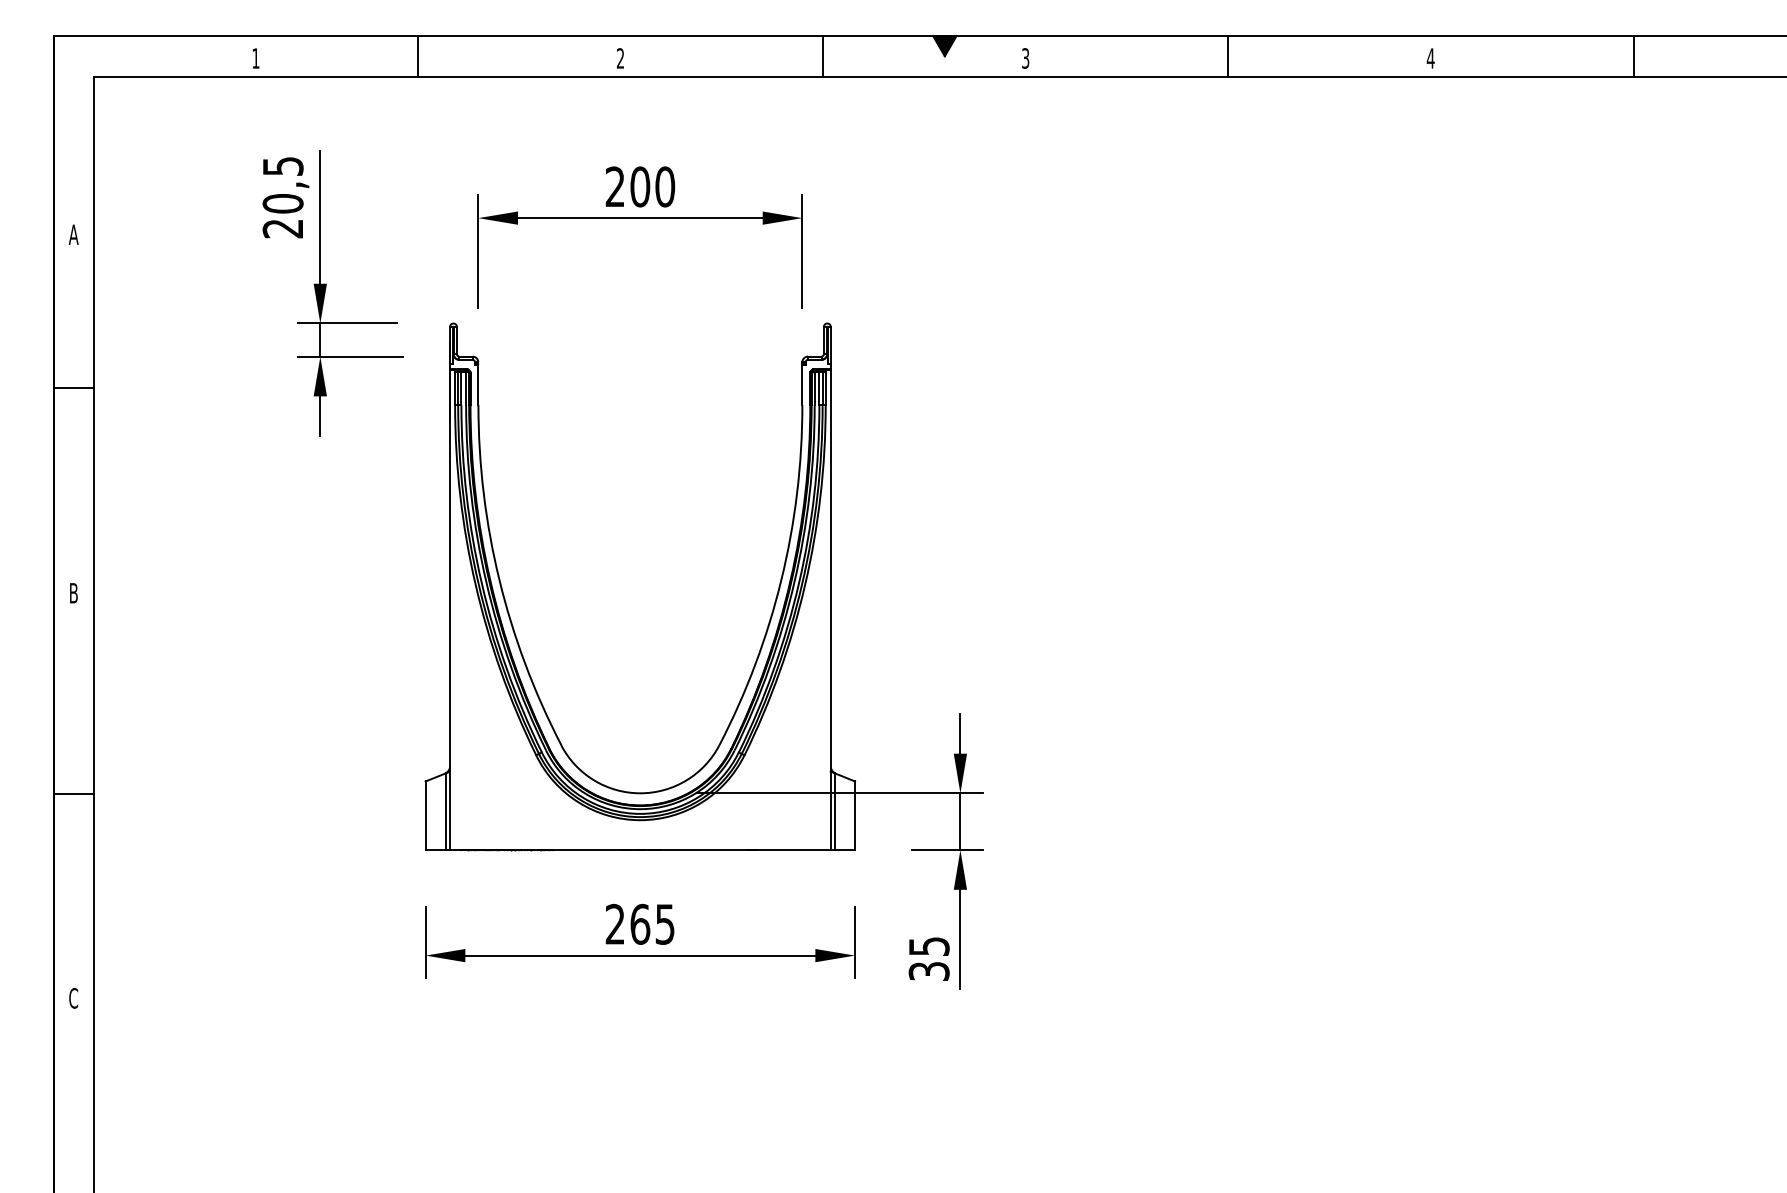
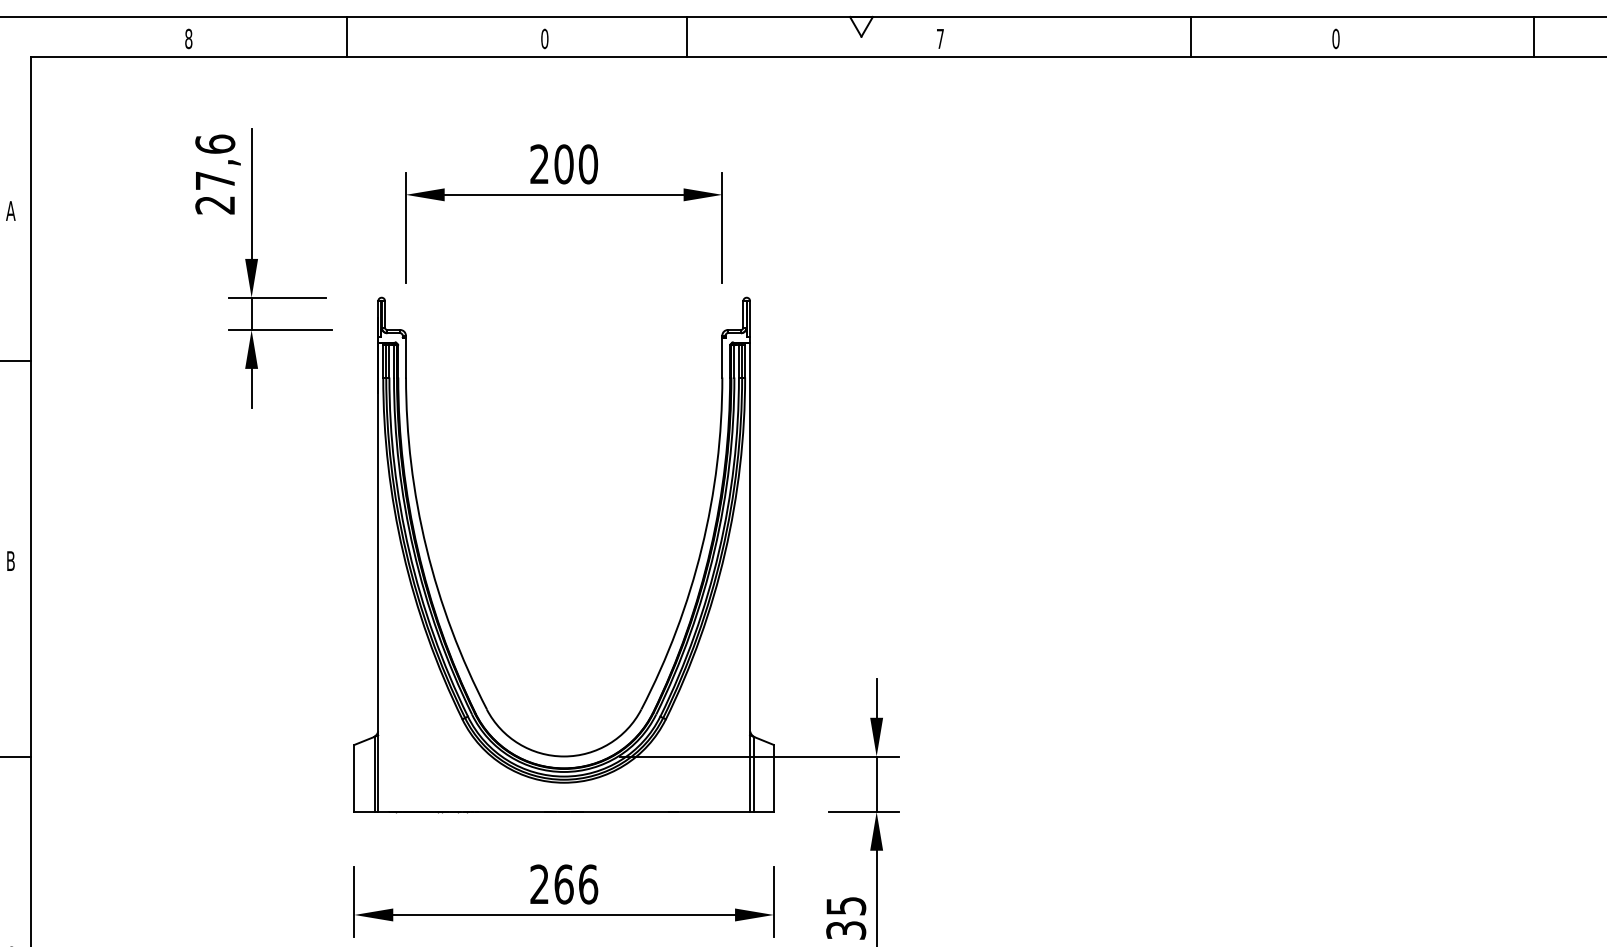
fill: (944, 46) -> (861, 27), removed
line: (823, 56) -> (687, 36), moved
line: (1228, 56) -> (1191, 36), moved
text: (255, 58) -> (188, 38), 1 -> 8
text: (620, 58) -> (544, 38), 2 -> 0
text: (1025, 58) -> (940, 38), 3 -> 7
text: (1430, 58) -> (1335, 38), 4 -> 0
text: (282, 184) -> (214, 161), 20,5 -> 27,6
text: (665, 923) -> (588, 883), 265 -> 266

